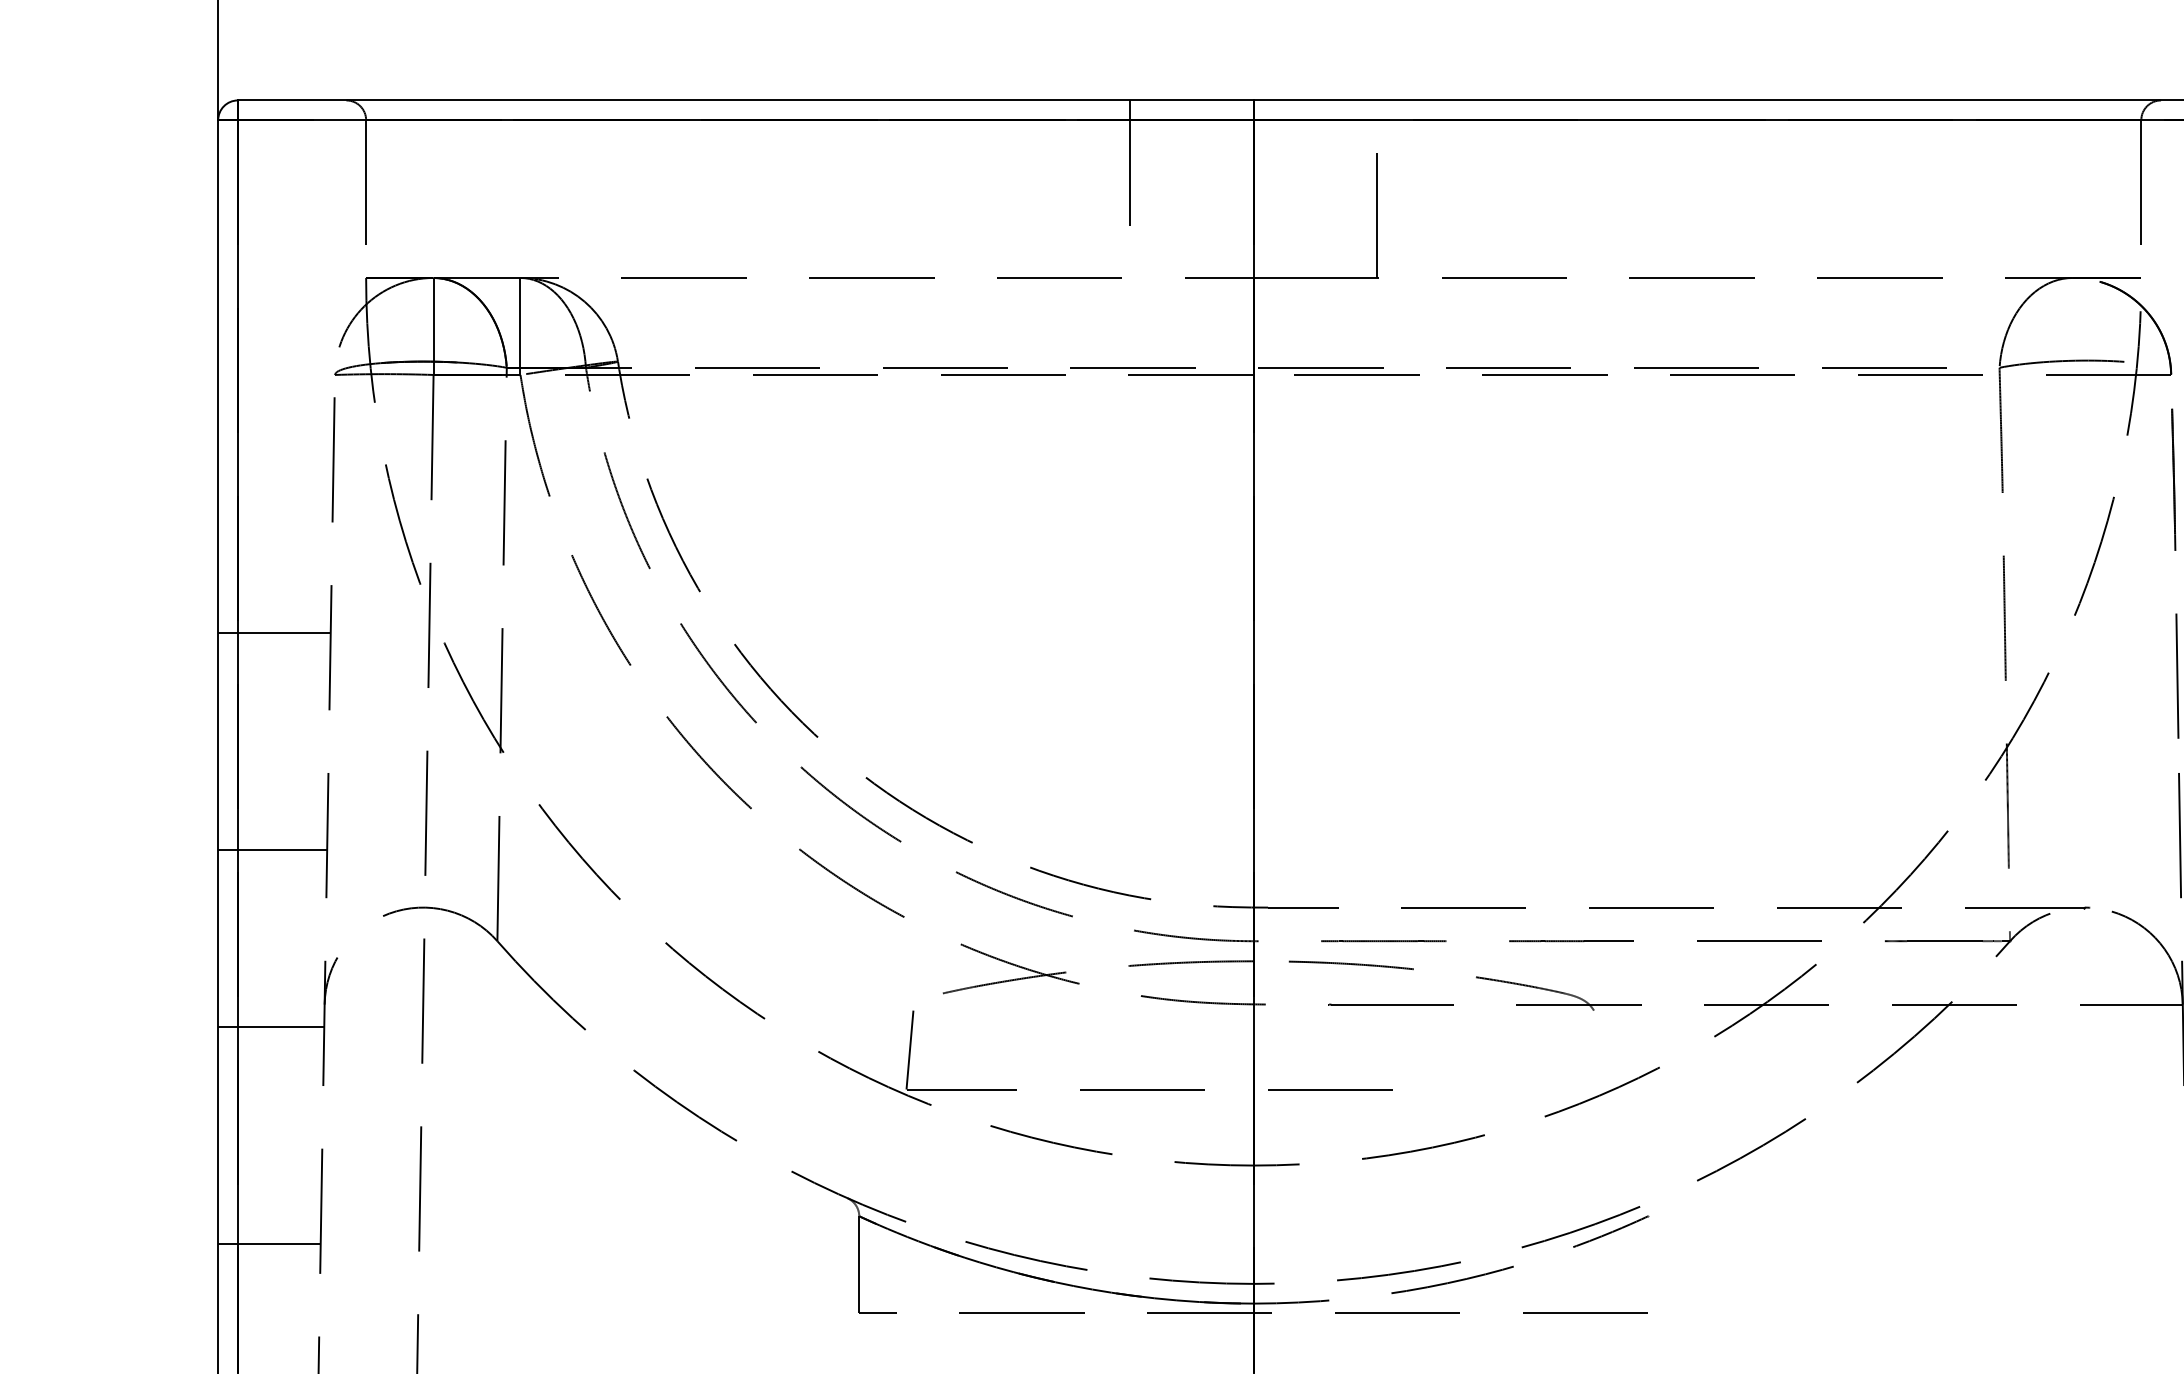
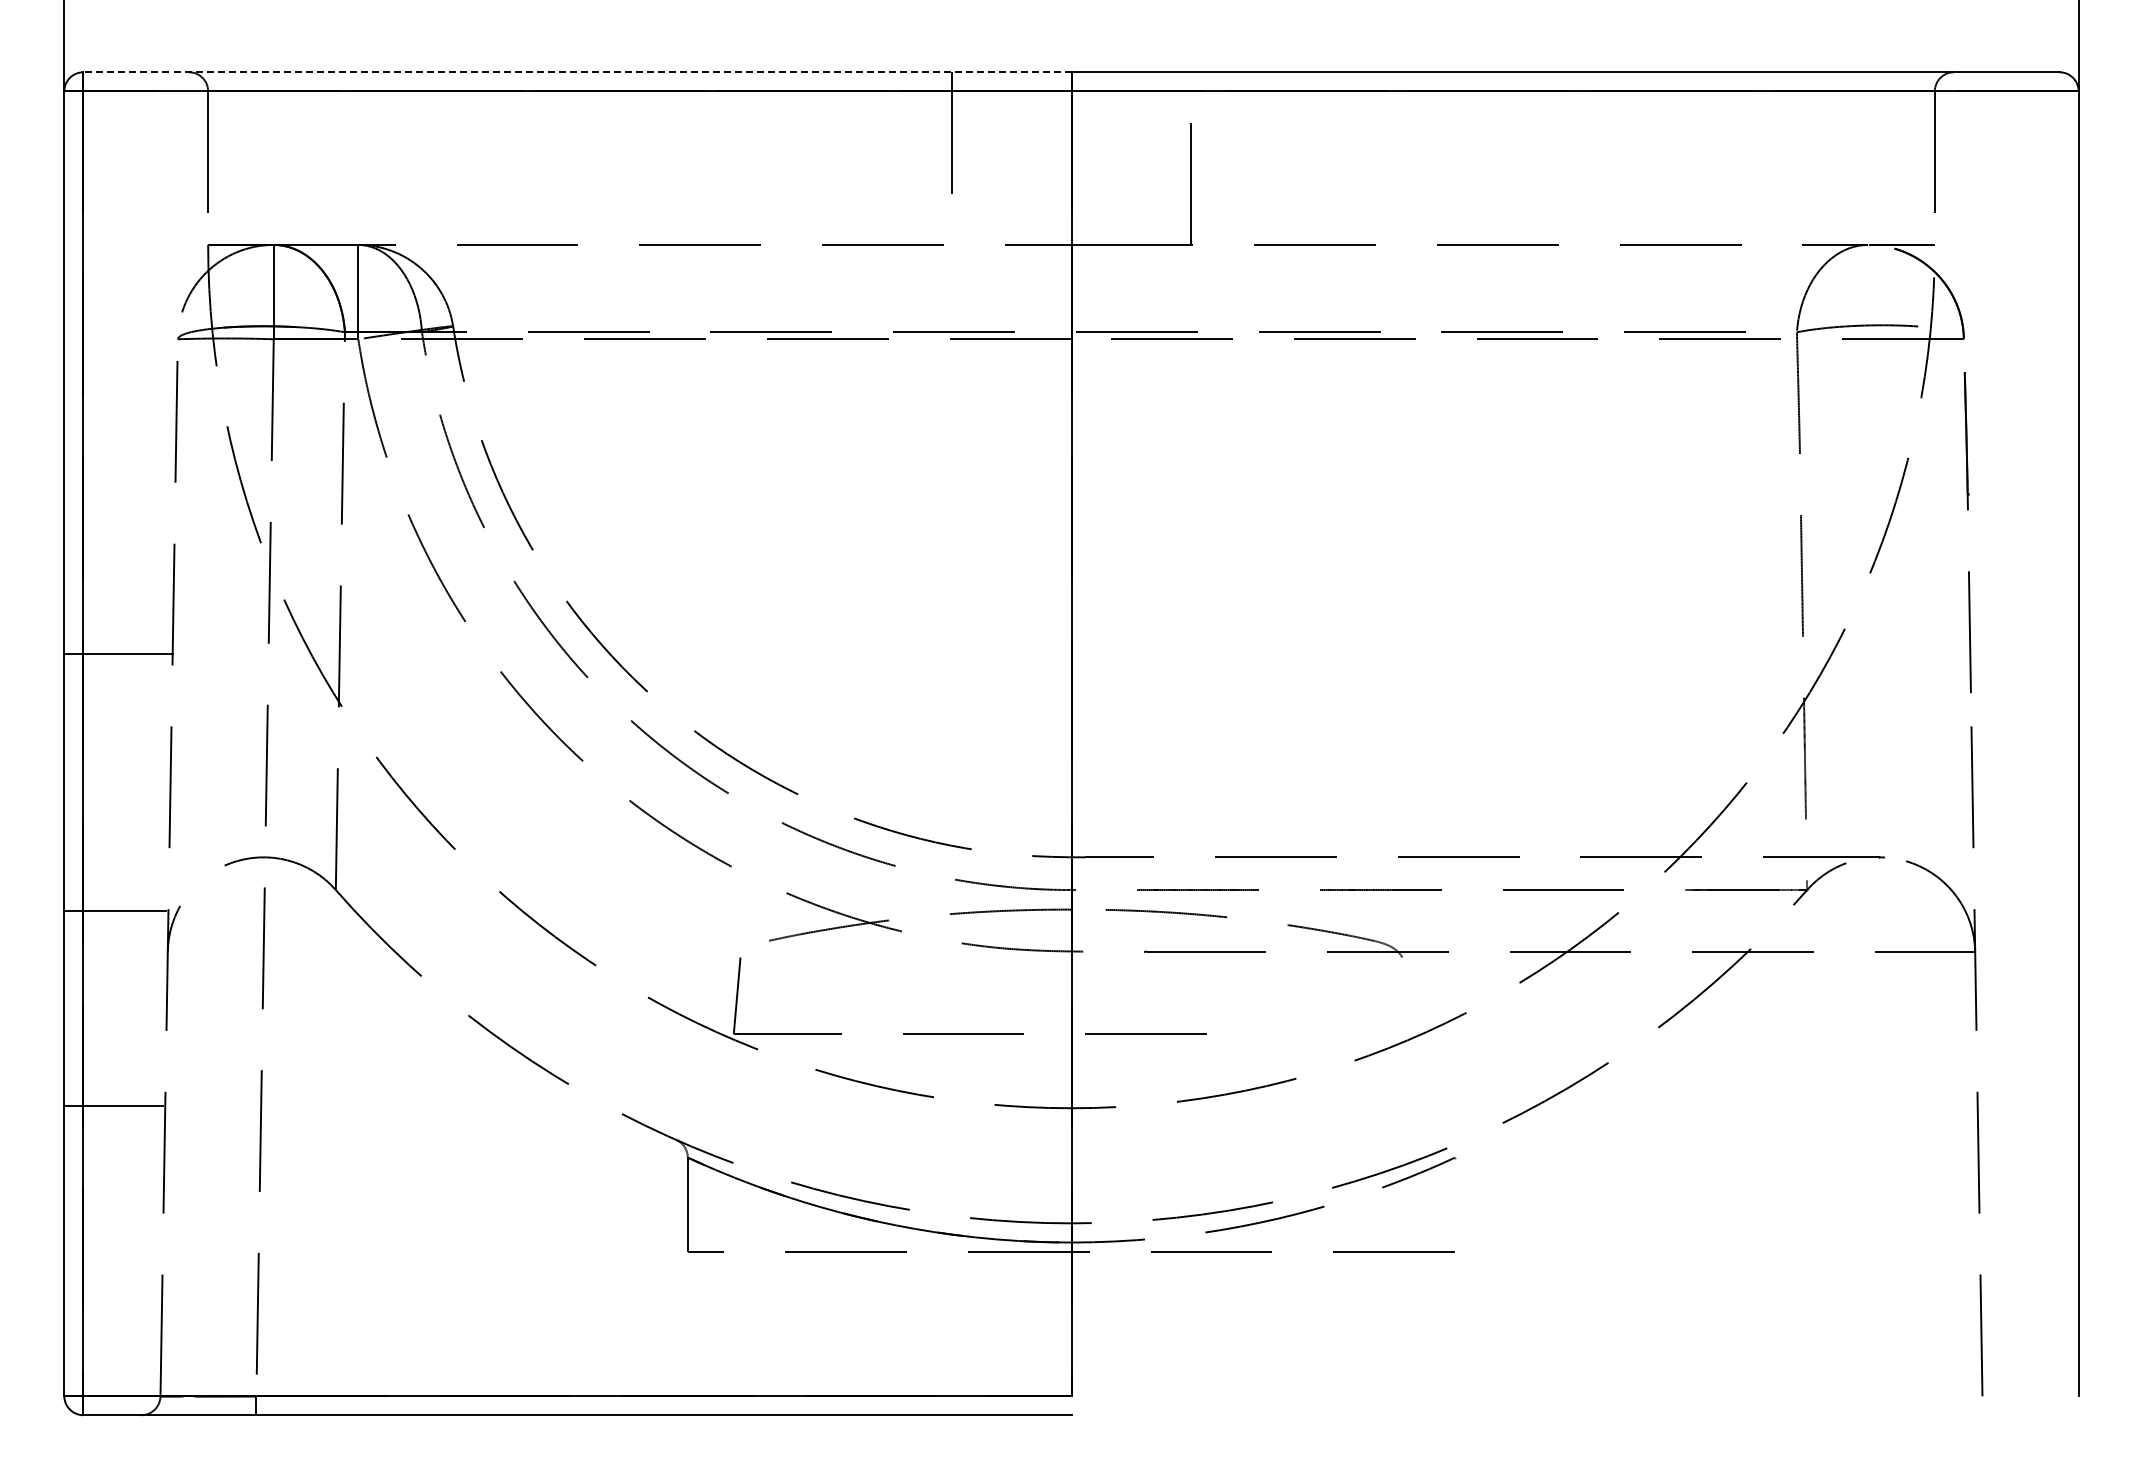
line: (744, 100) -> (576, 72), solid -> dashed
line: (273, 633) -> (118, 654), moved
line: (272, 850) -> (117, 801), removed
line: (270, 1027) -> (115, 910), moved
line: (268, 1243) -> (113, 1105), moved

